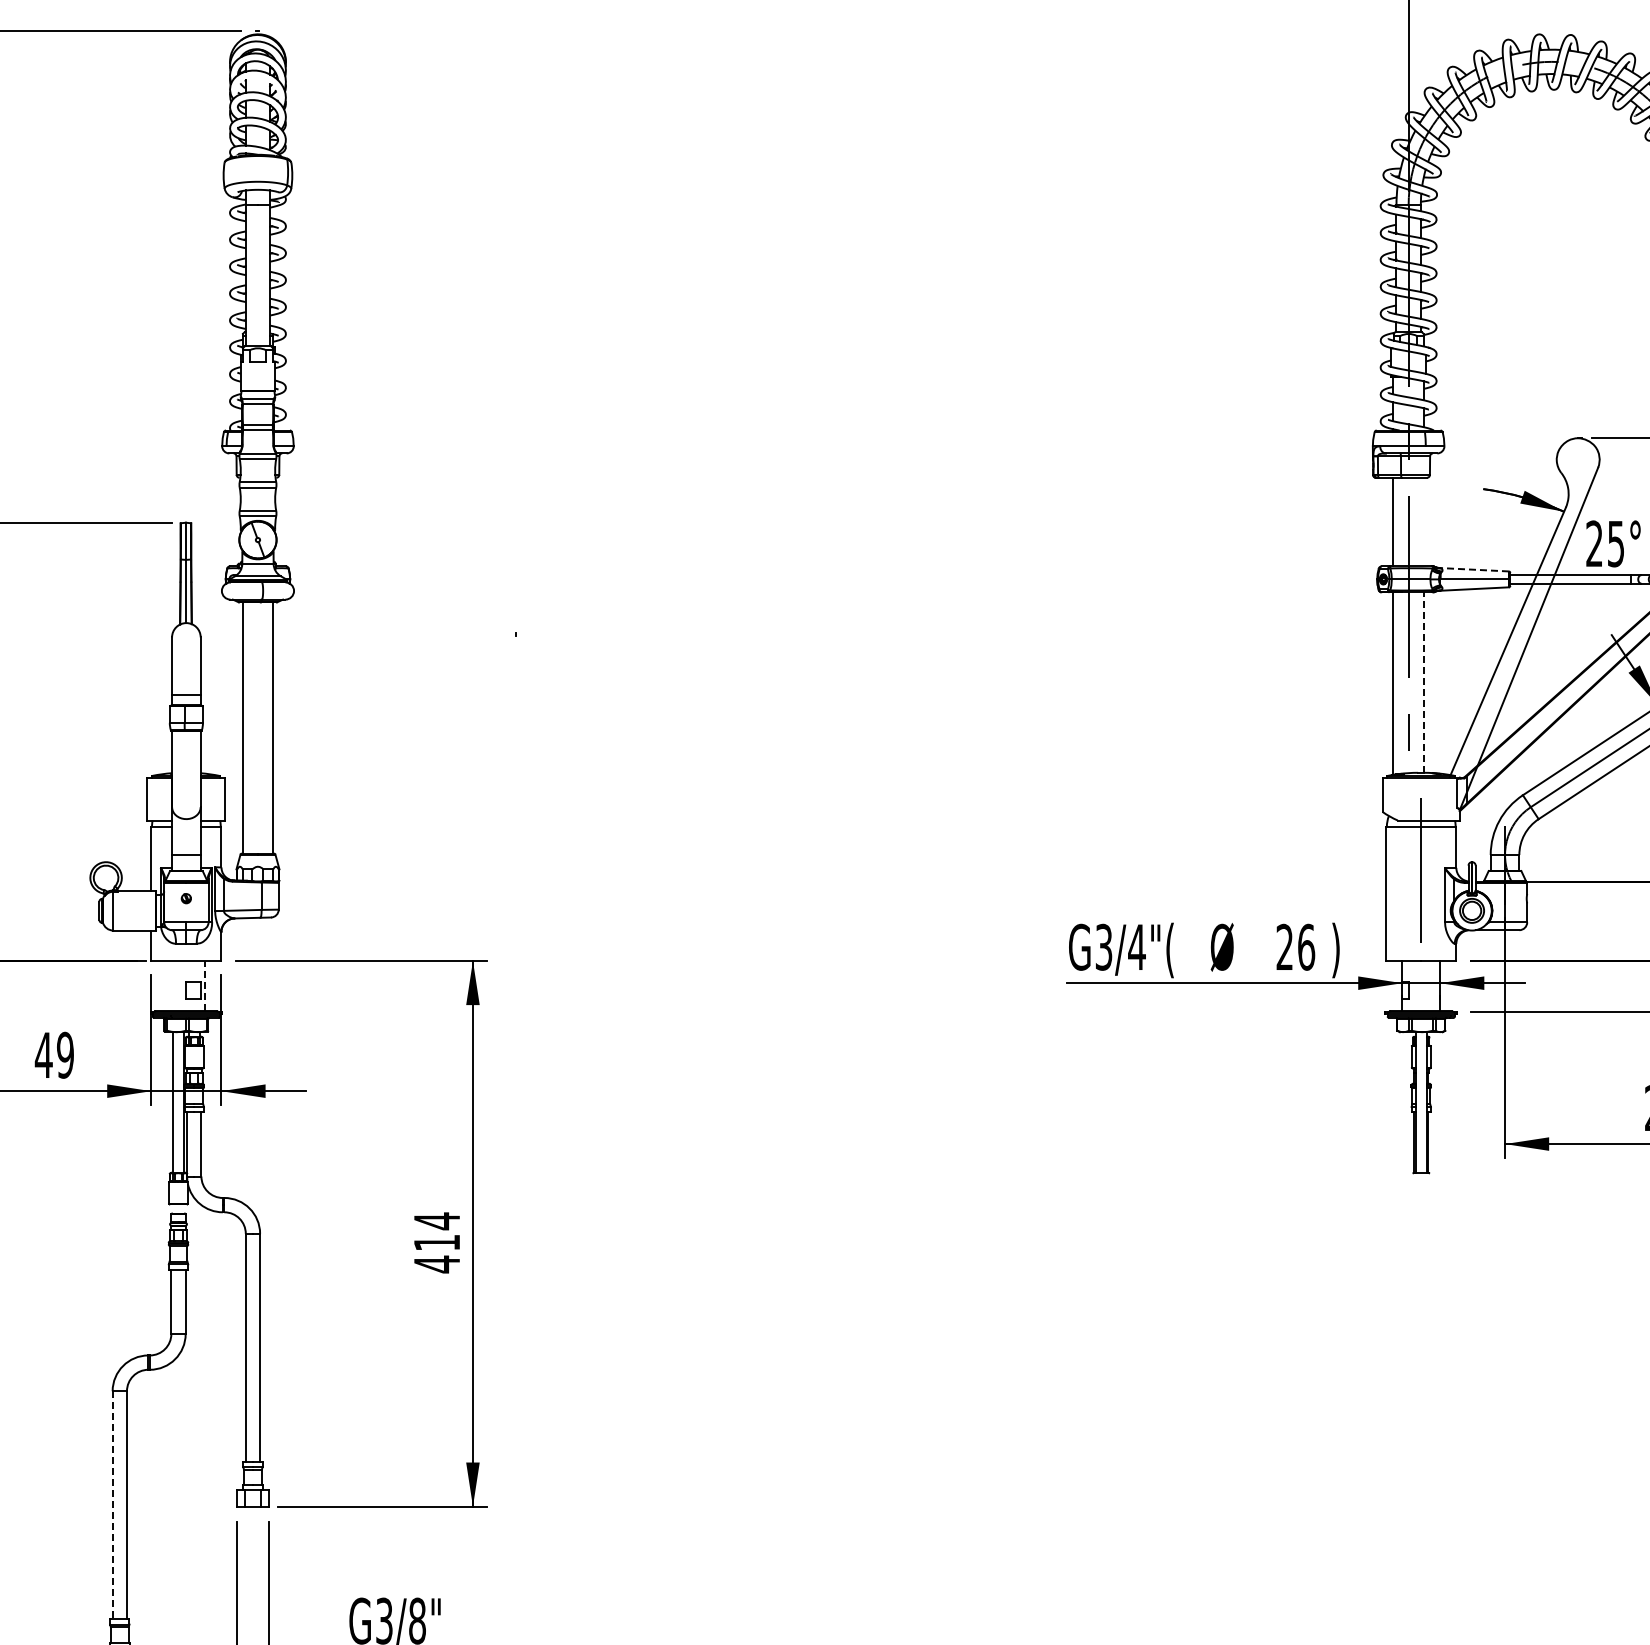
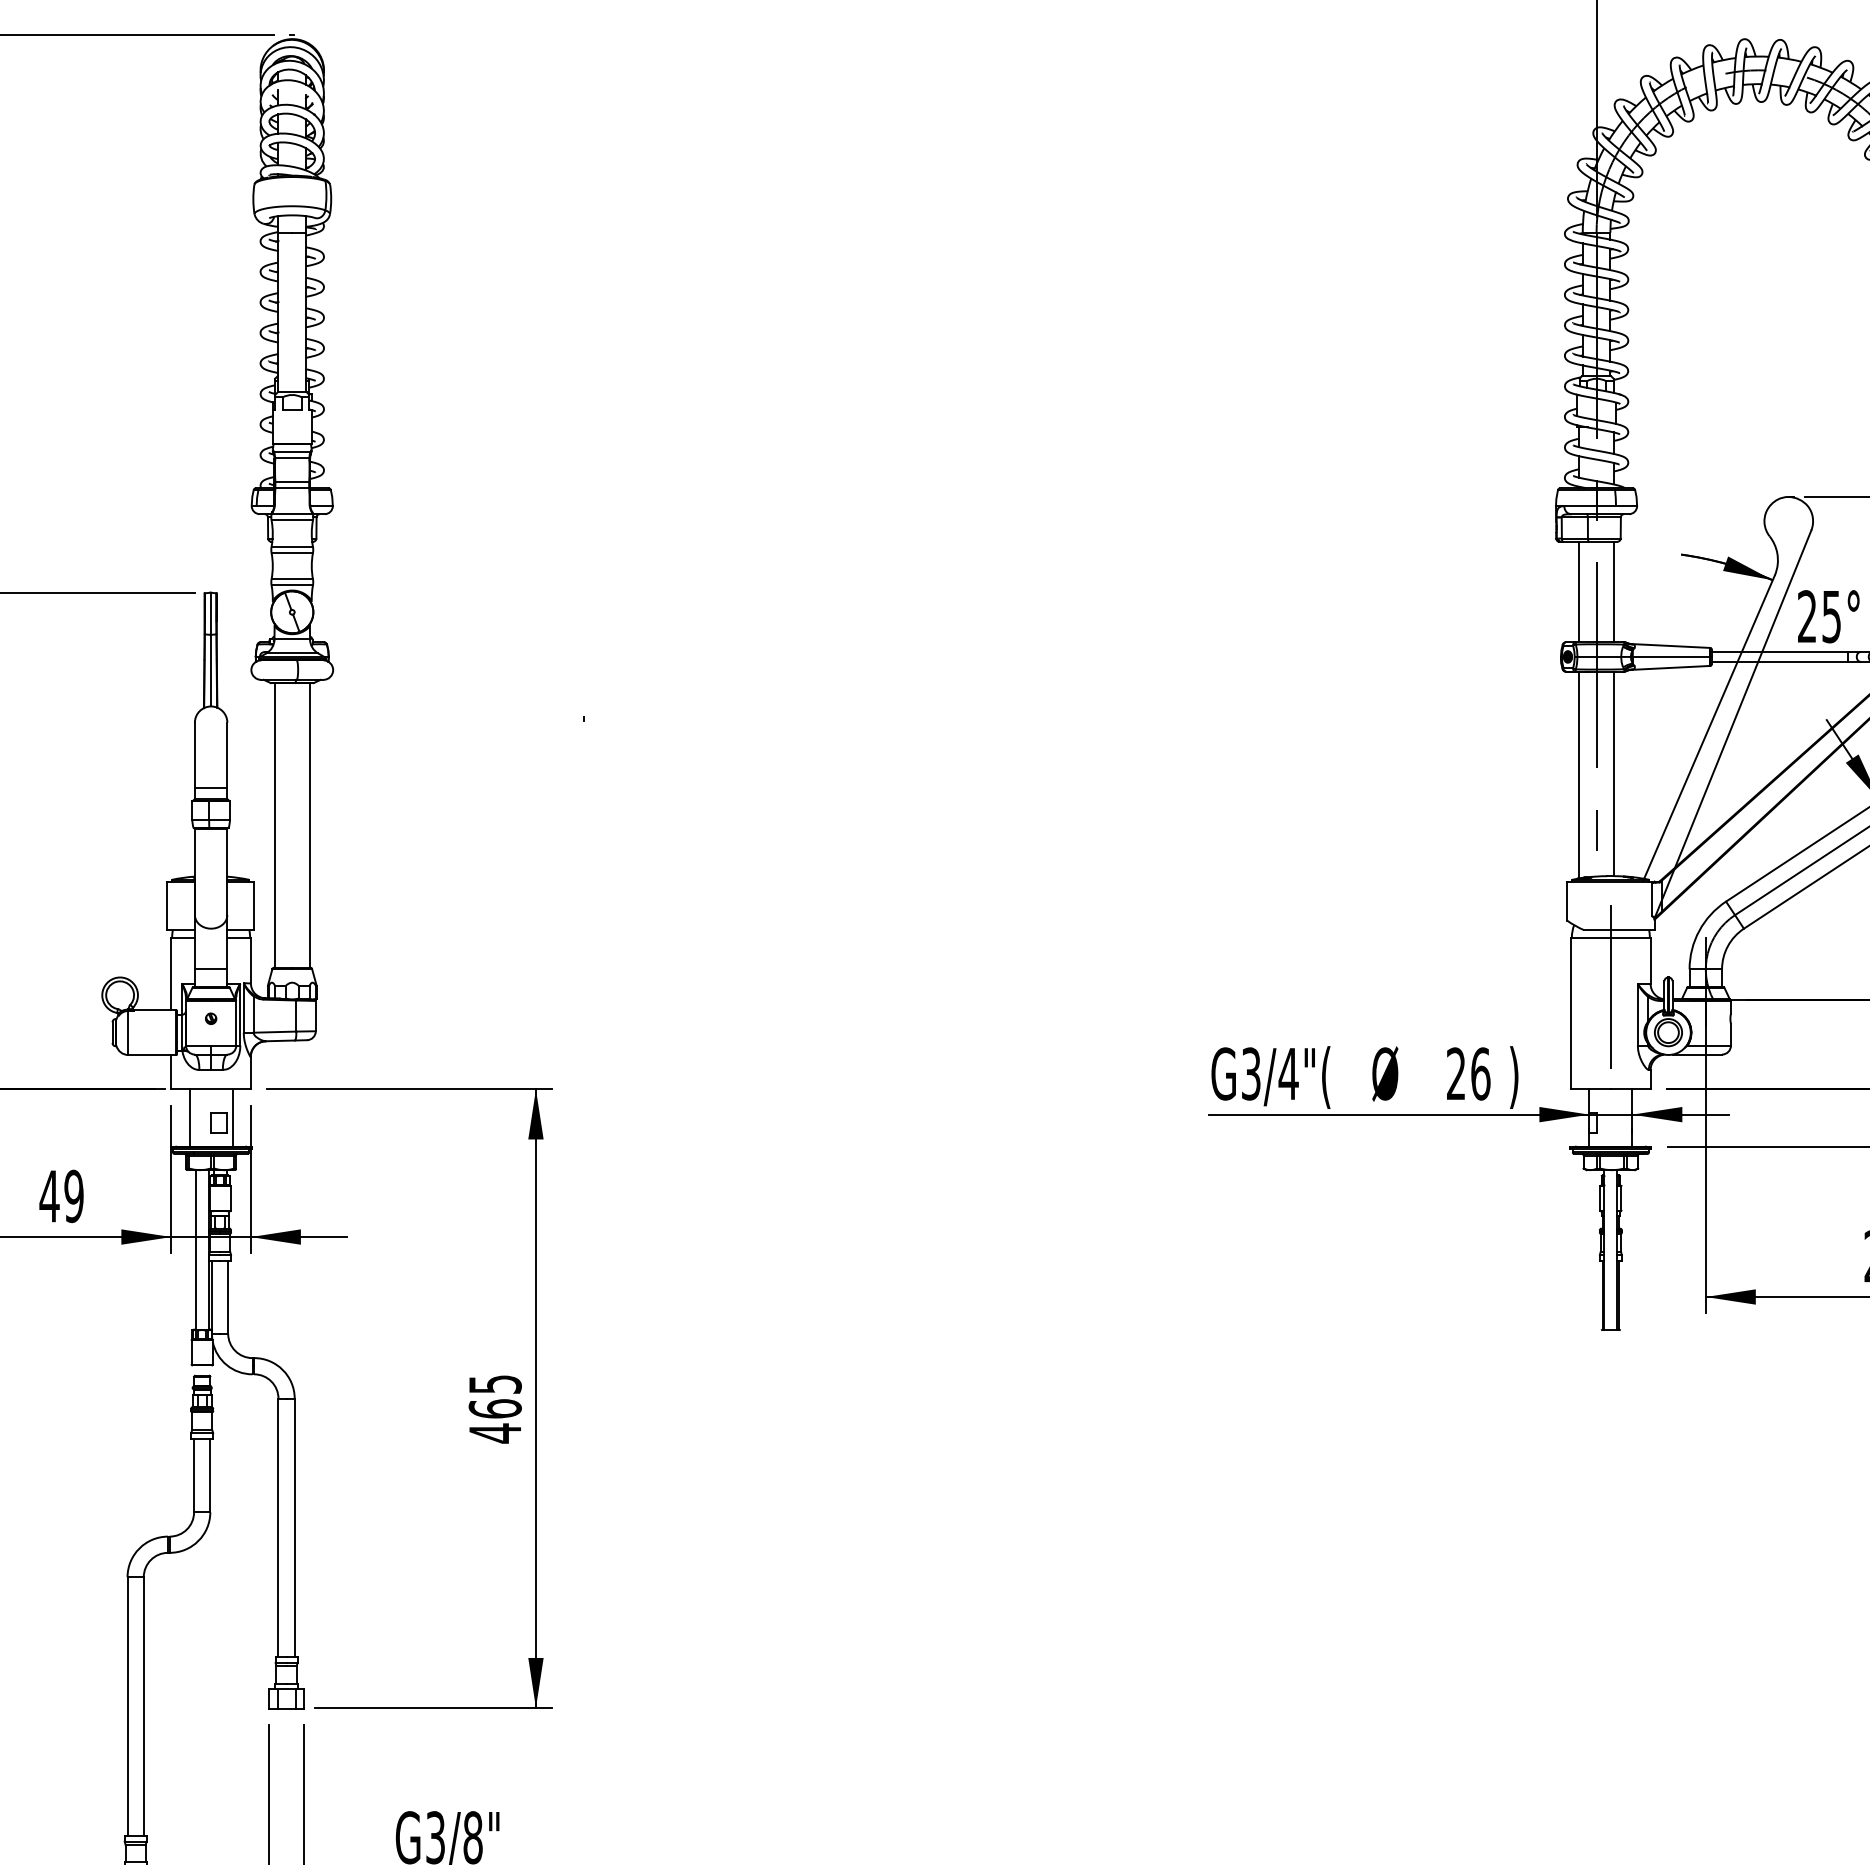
line: (1423, 521) -> (1613, 591), added
line: (1474, 569) -> (1671, 645), dashed -> solid
line: (1423, 682) -> (1613, 773), dashed -> solid
line: (167, 985) -> (189, 1117), added
line: (205, 985) -> (232, 1117), dashed -> solid
text: (436, 1231) -> (494, 1396), 414 -> 465
line: (112, 1505) -> (127, 1706), dashed -> solid

